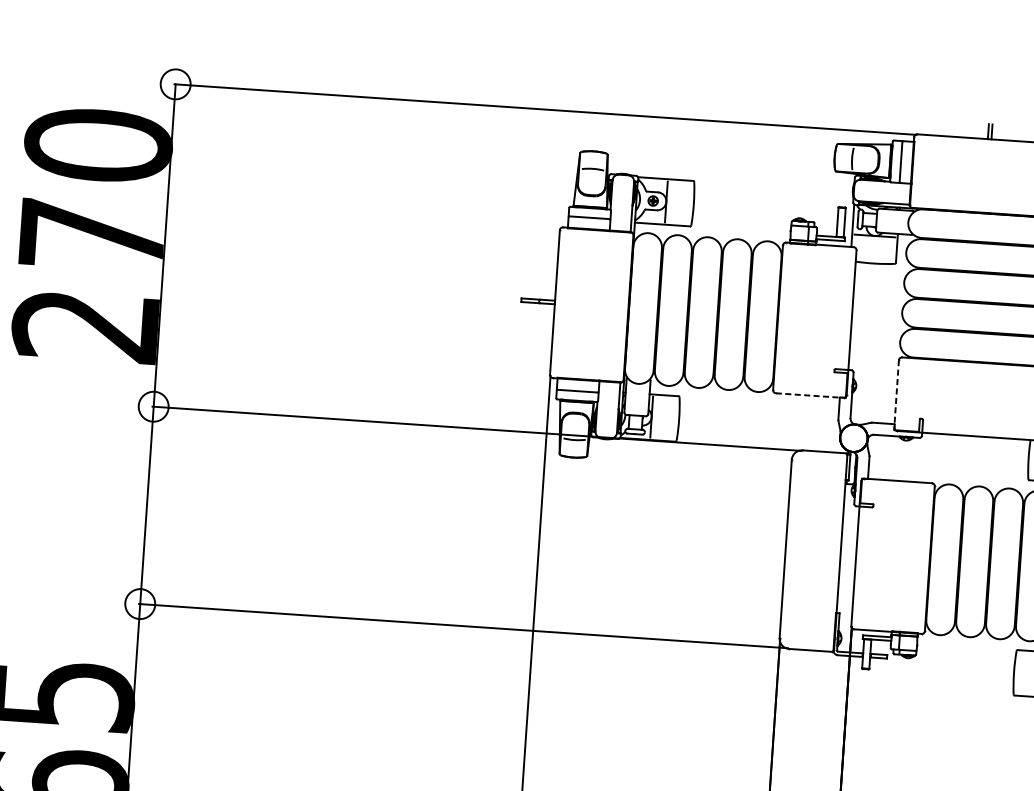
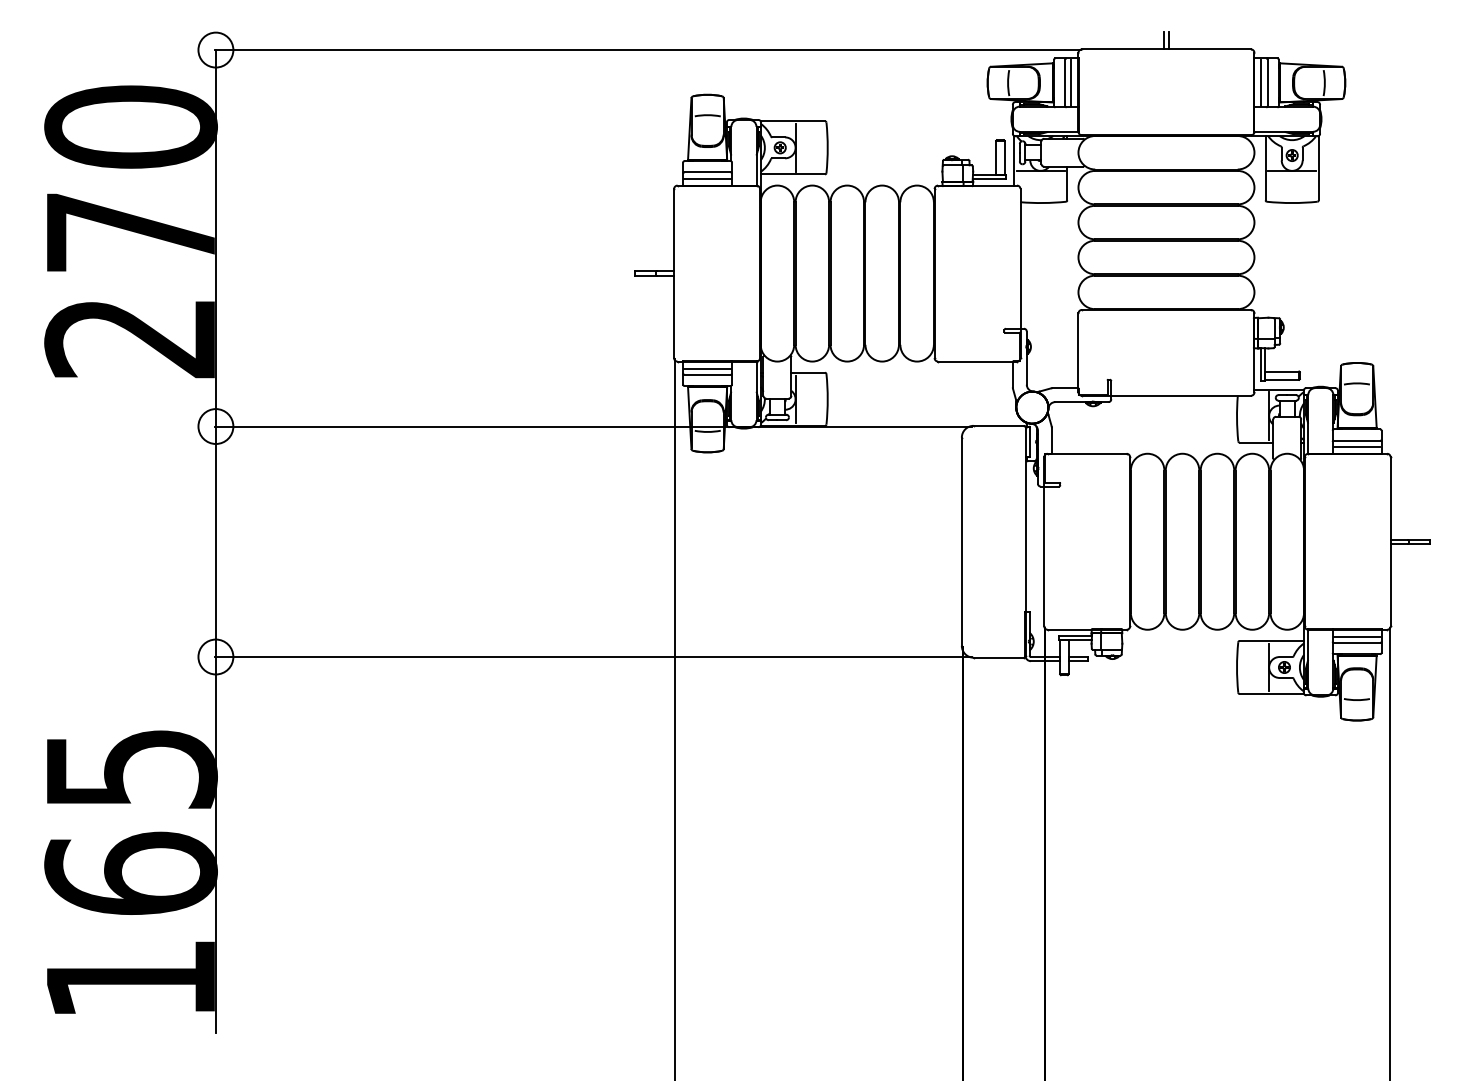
line: (906, 162) -> (1071, 82), added
line: (589, 223) -> (707, 178), added
line: (578, 385) -> (707, 368), added
line: (896, 394) -> (1078, 353), dashed -> solid
line: (810, 395) -> (978, 361), dashed -> solid

